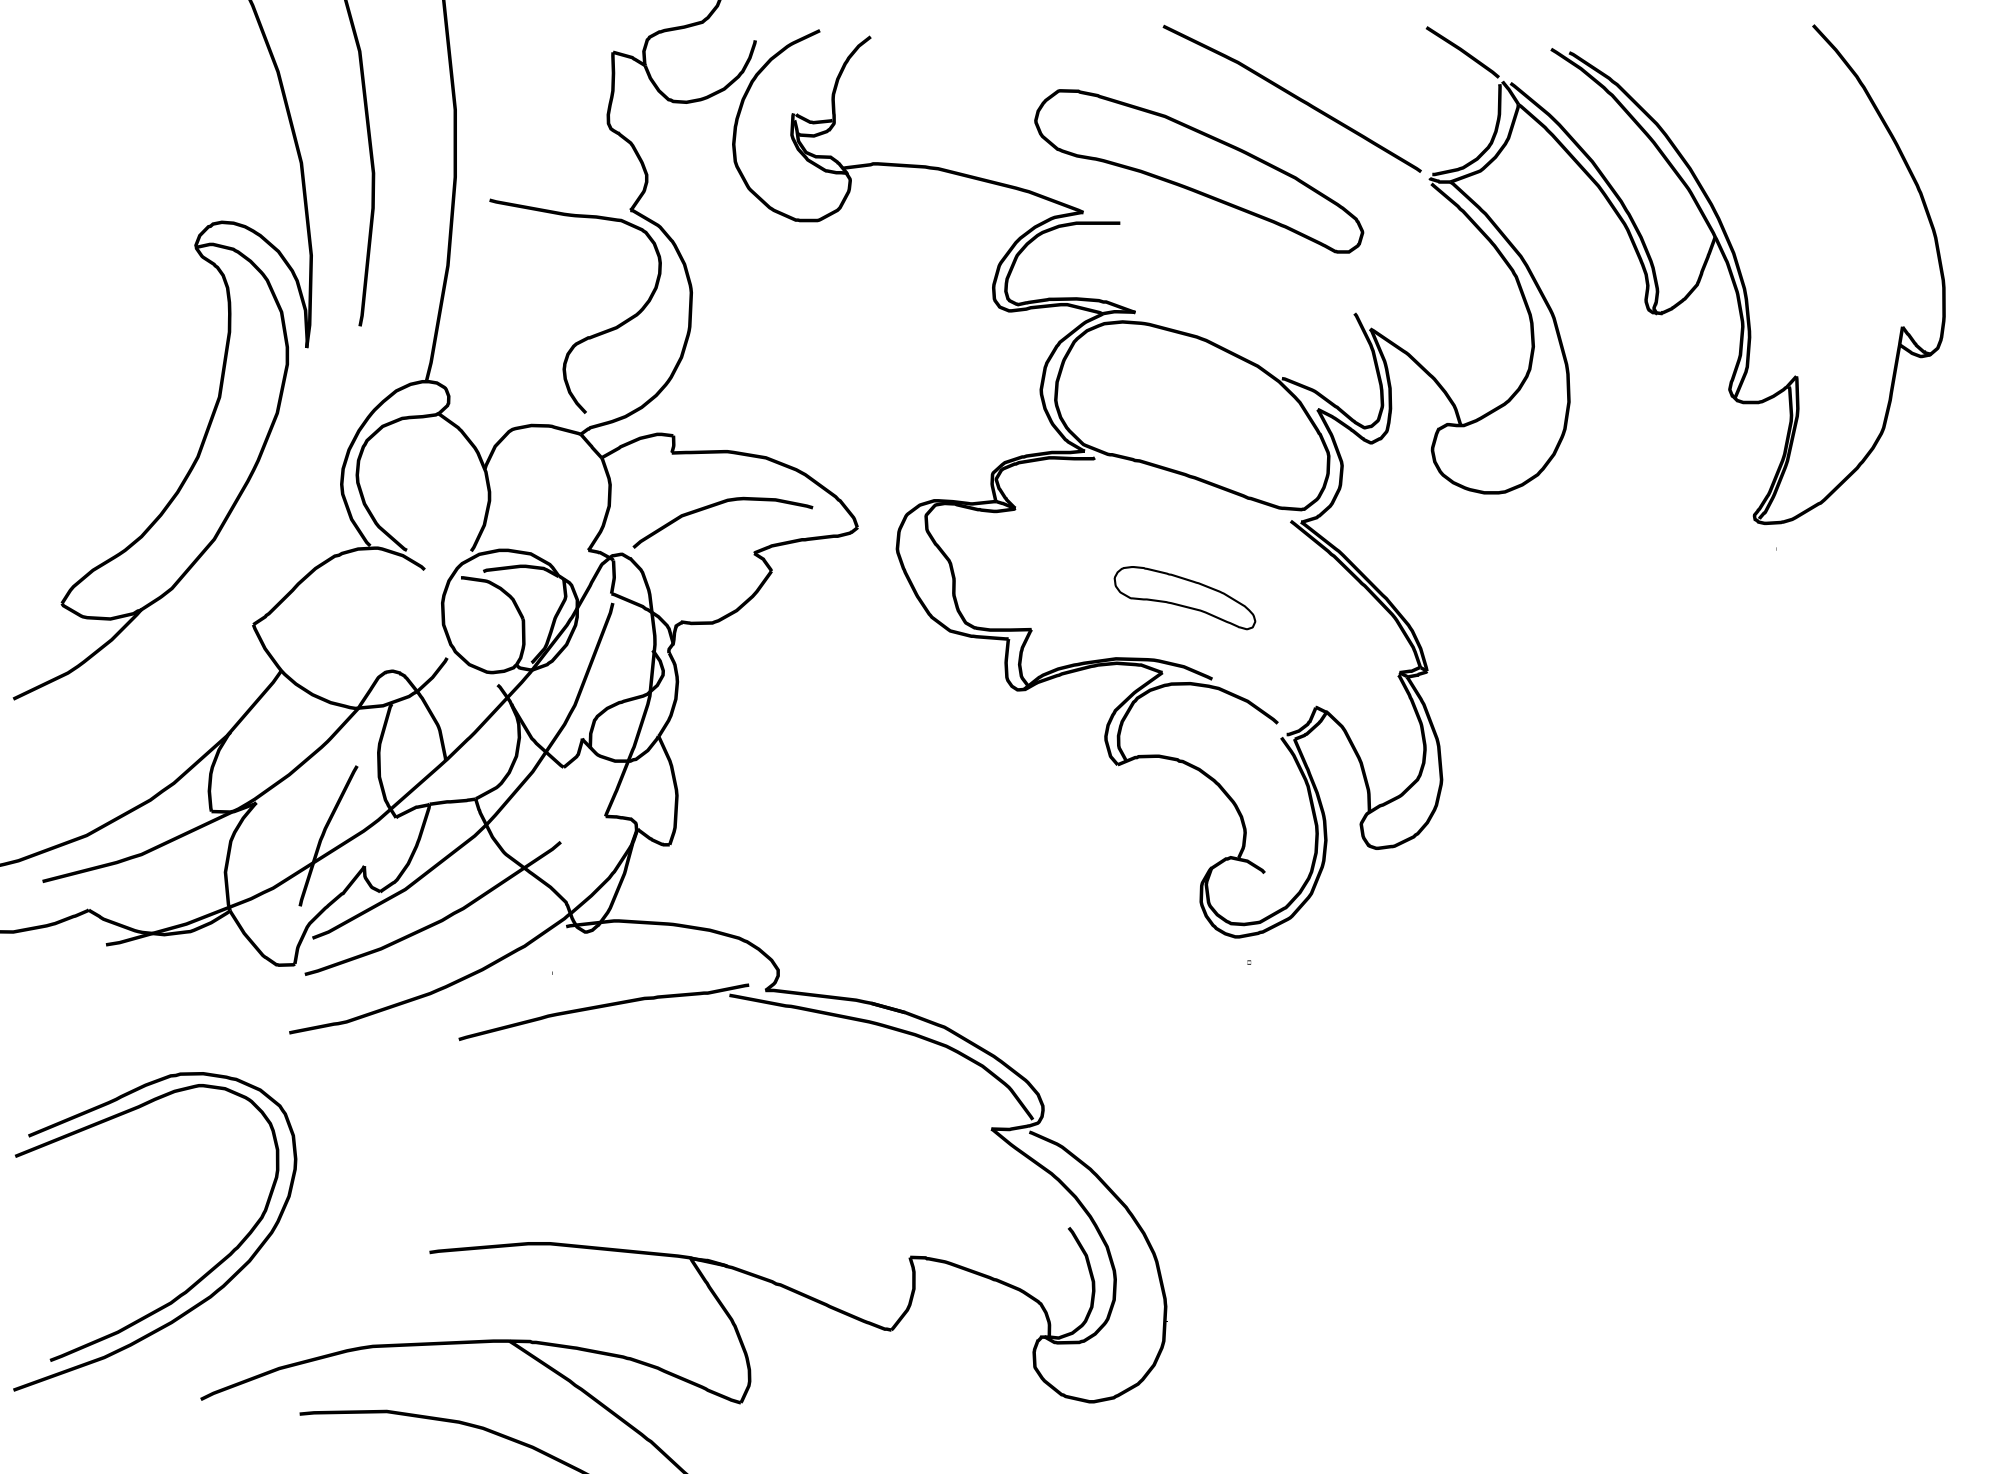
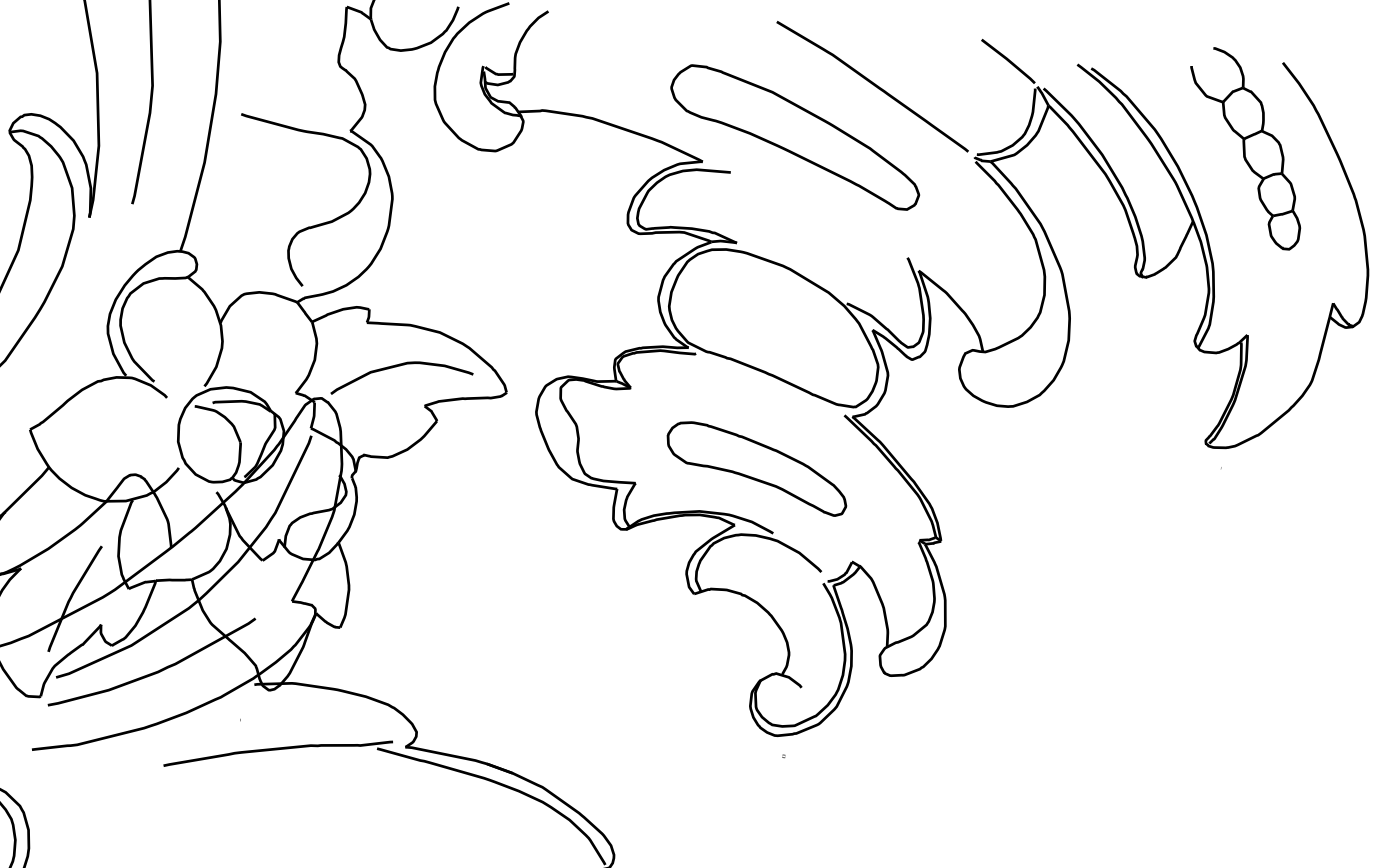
part: (1774, 138) -> (1245, 148), added
part: (1184, 597) -> (756, 468), size x1.67

